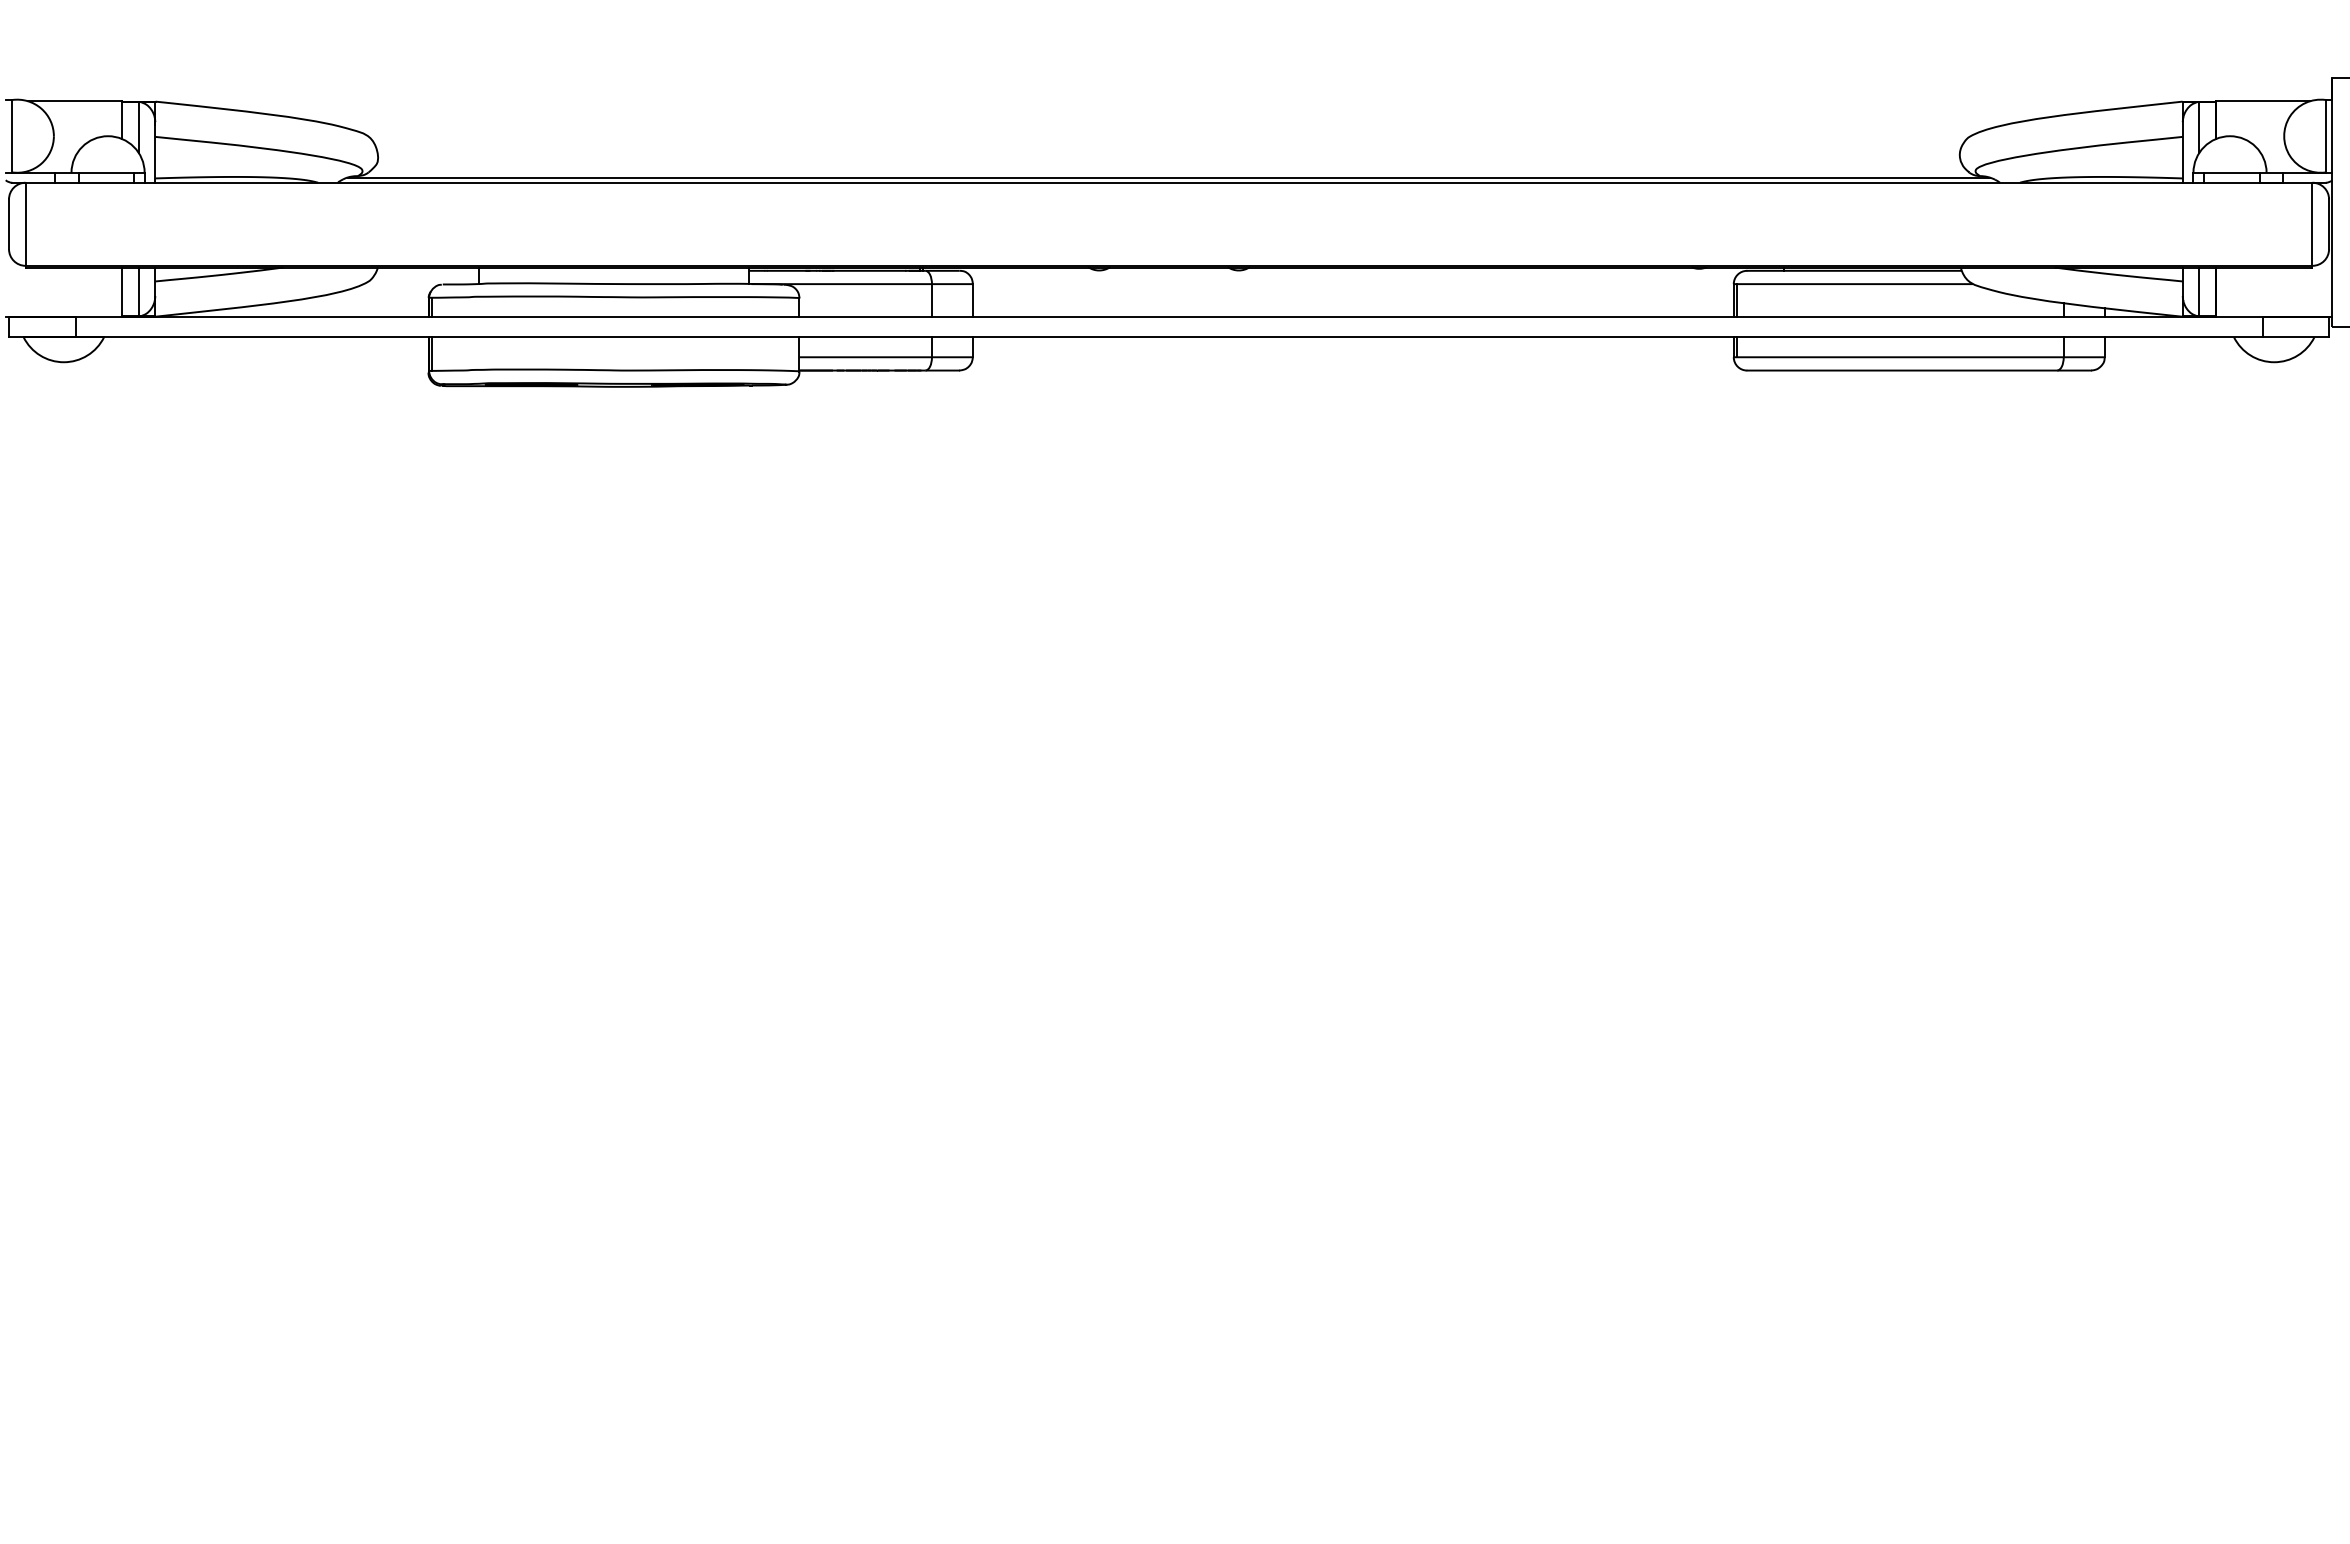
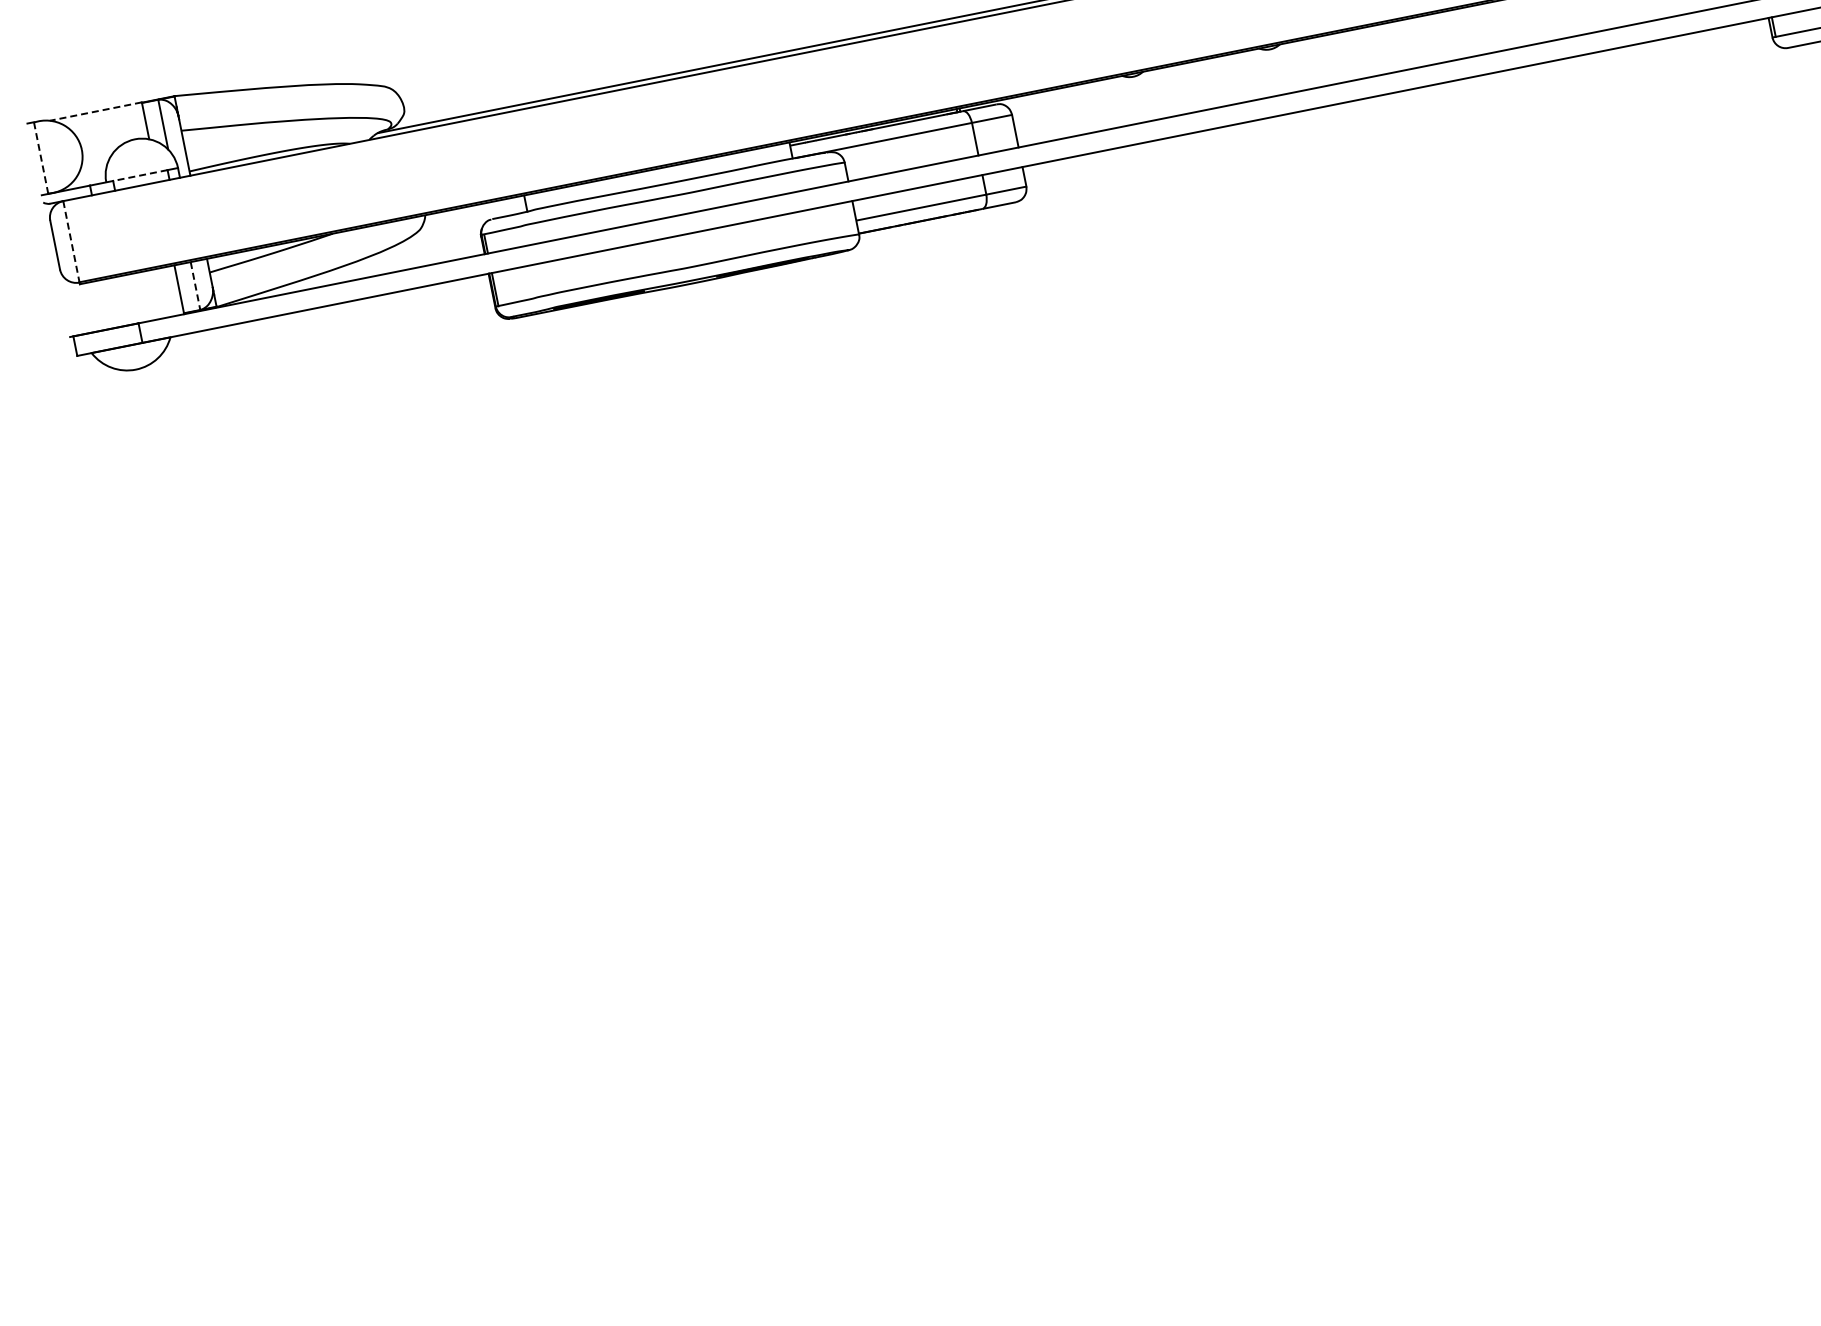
line: (75, 101) -> (96, 111), solid -> dashed
line: (12, 136) -> (41, 158), solid -> dashed
line: (106, 172) -> (140, 175), solid -> dashed
line: (25, 224) -> (71, 242), solid -> dashed
line: (138, 292) -> (195, 286), solid -> dashed

